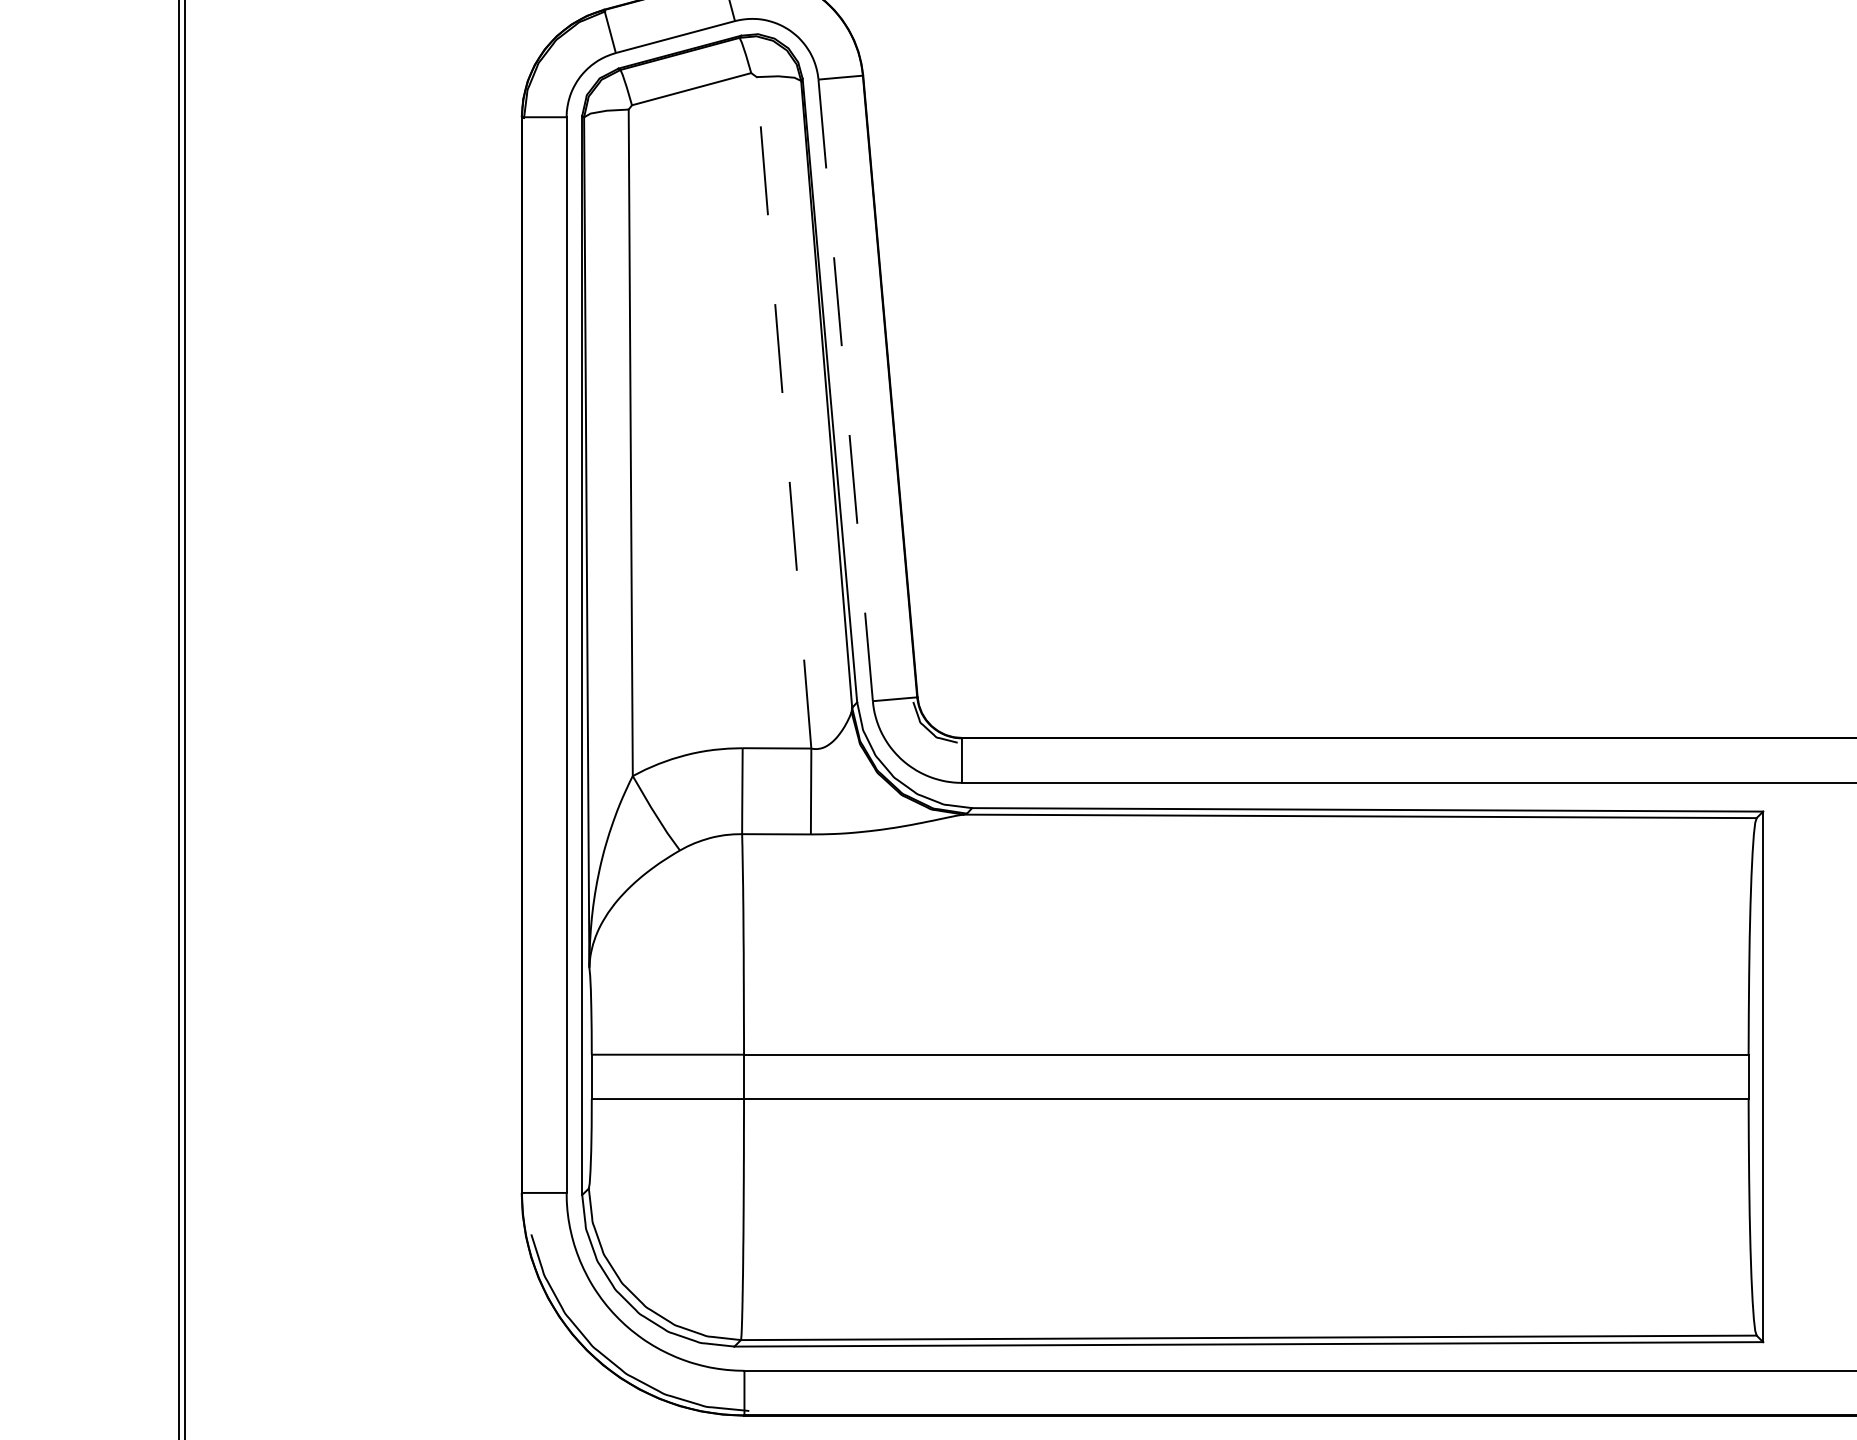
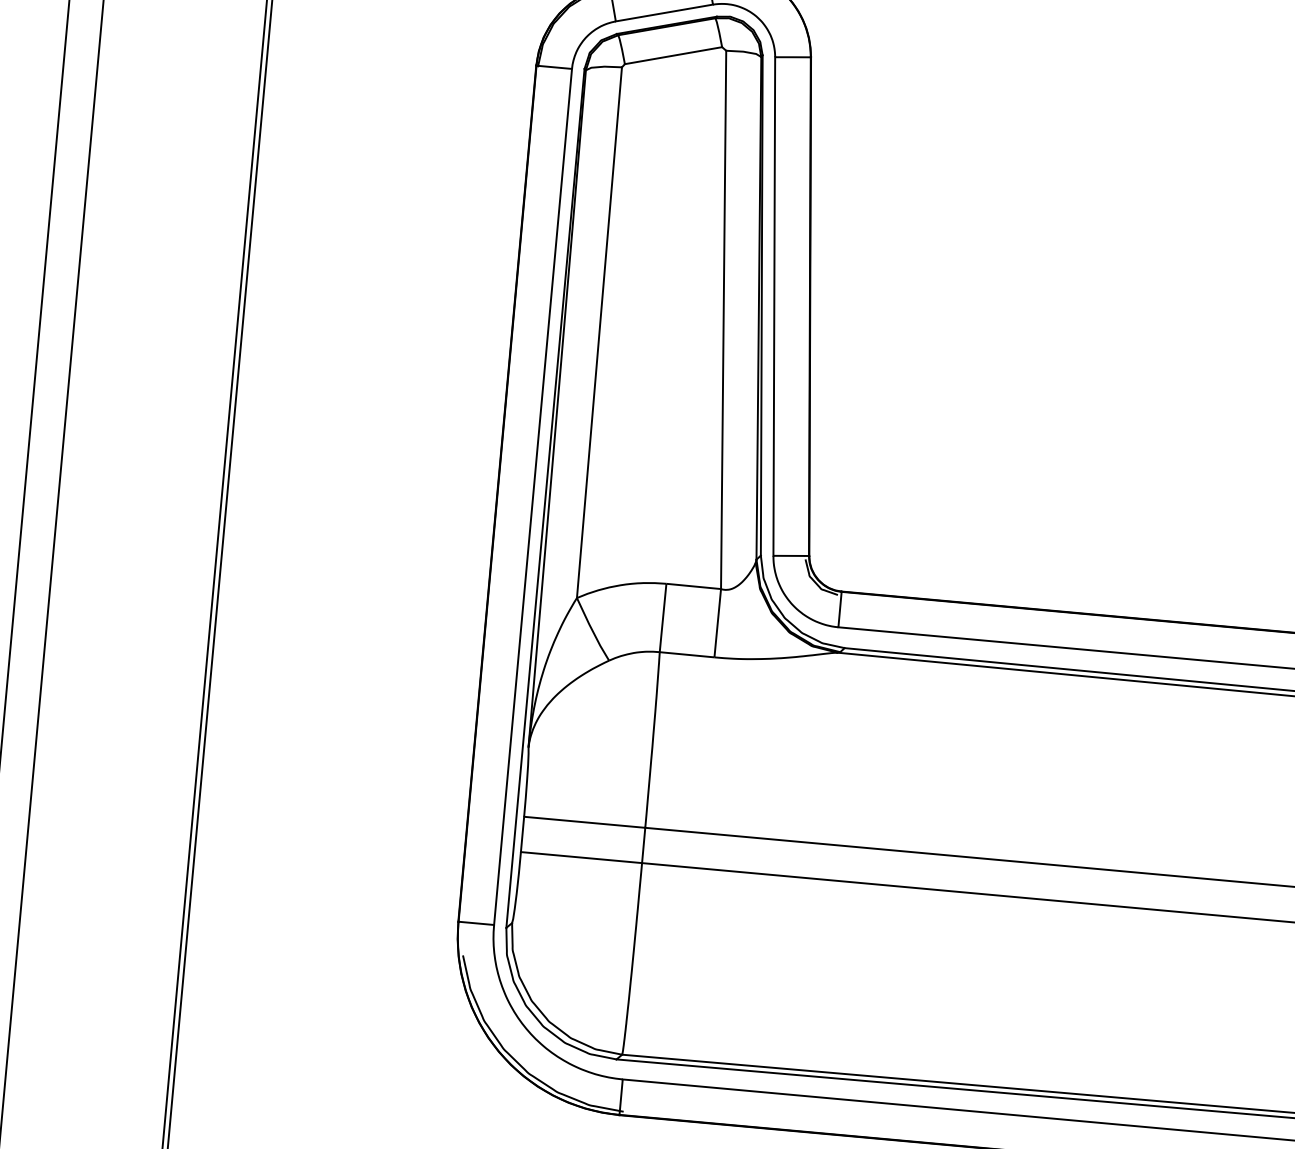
line: (845, 390) -> (774, 306), dashed -> solid
line: (784, 412) -> (724, 319), dashed -> solid

